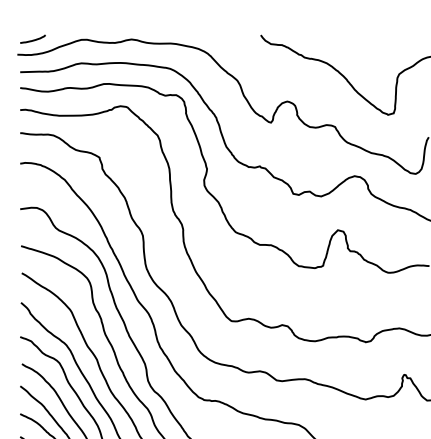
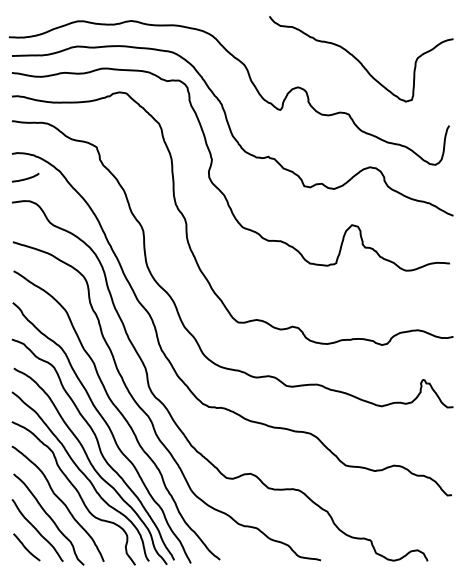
curve: (32, 39) -> (25, 178), moved

